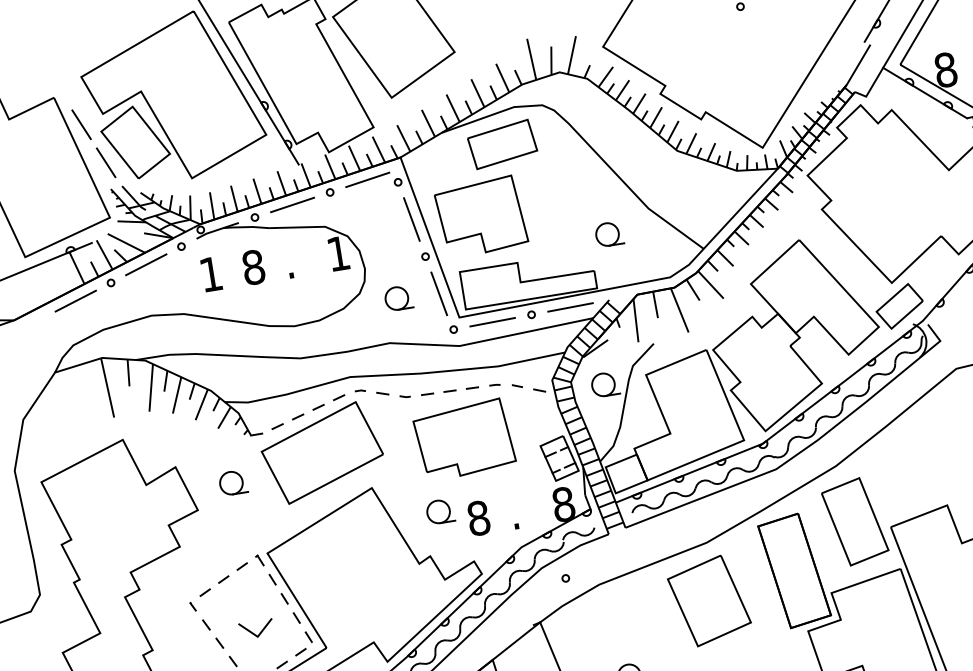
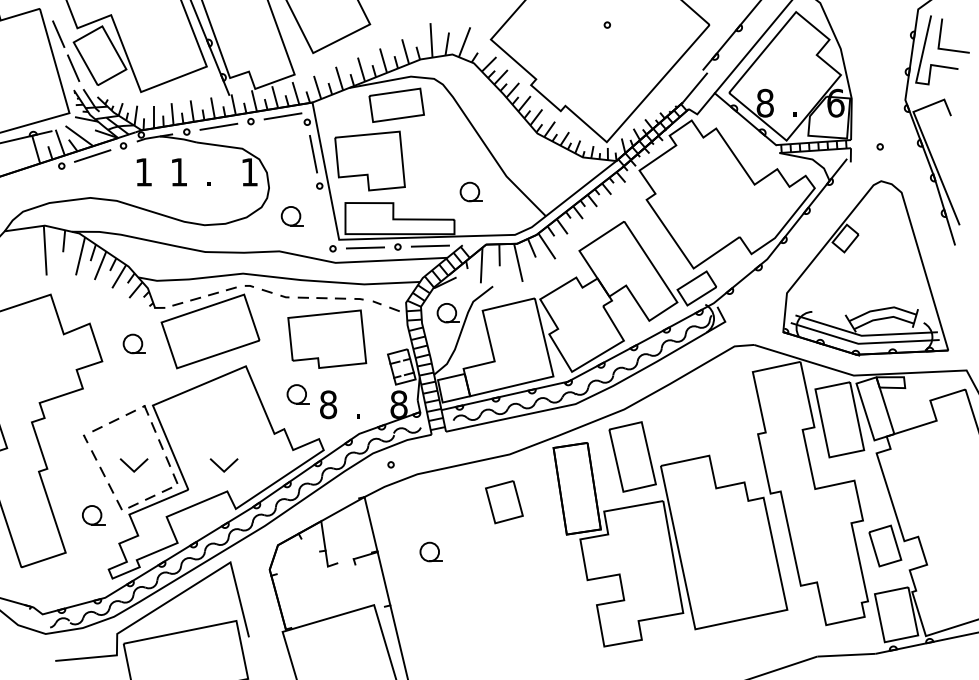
text: (252, 267) -> (178, 172), 8 -> 1
line: (438, 293) -> (325, 217), removed
line: (75, 301) -> (30, 176), removed
part: (709, 601) -> (504, 502), size x0.6
line: (362, 614) -> (221, 467), added

